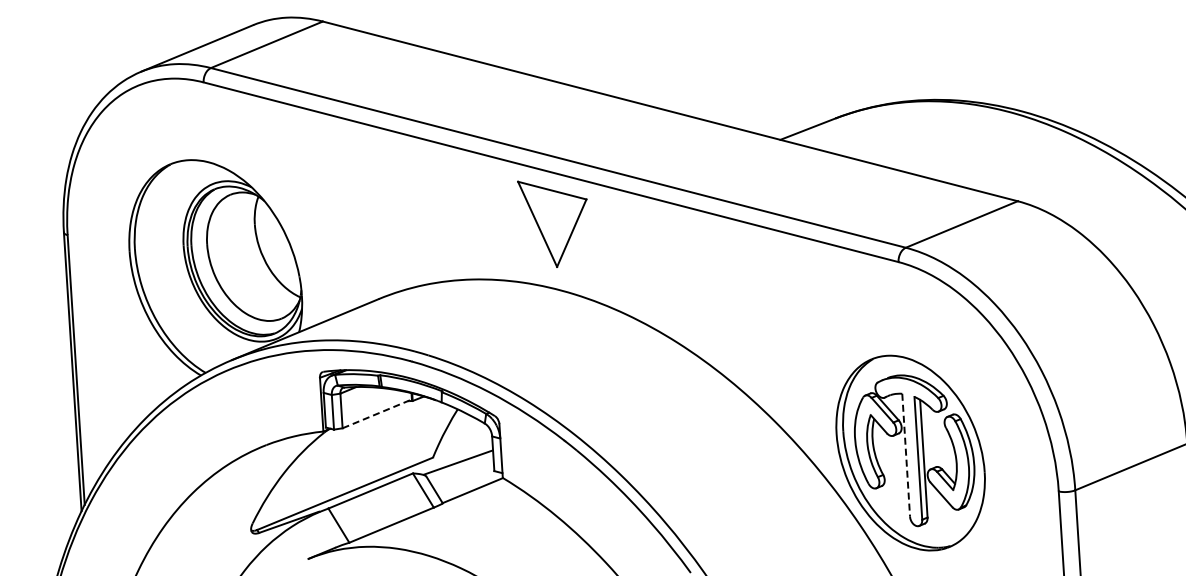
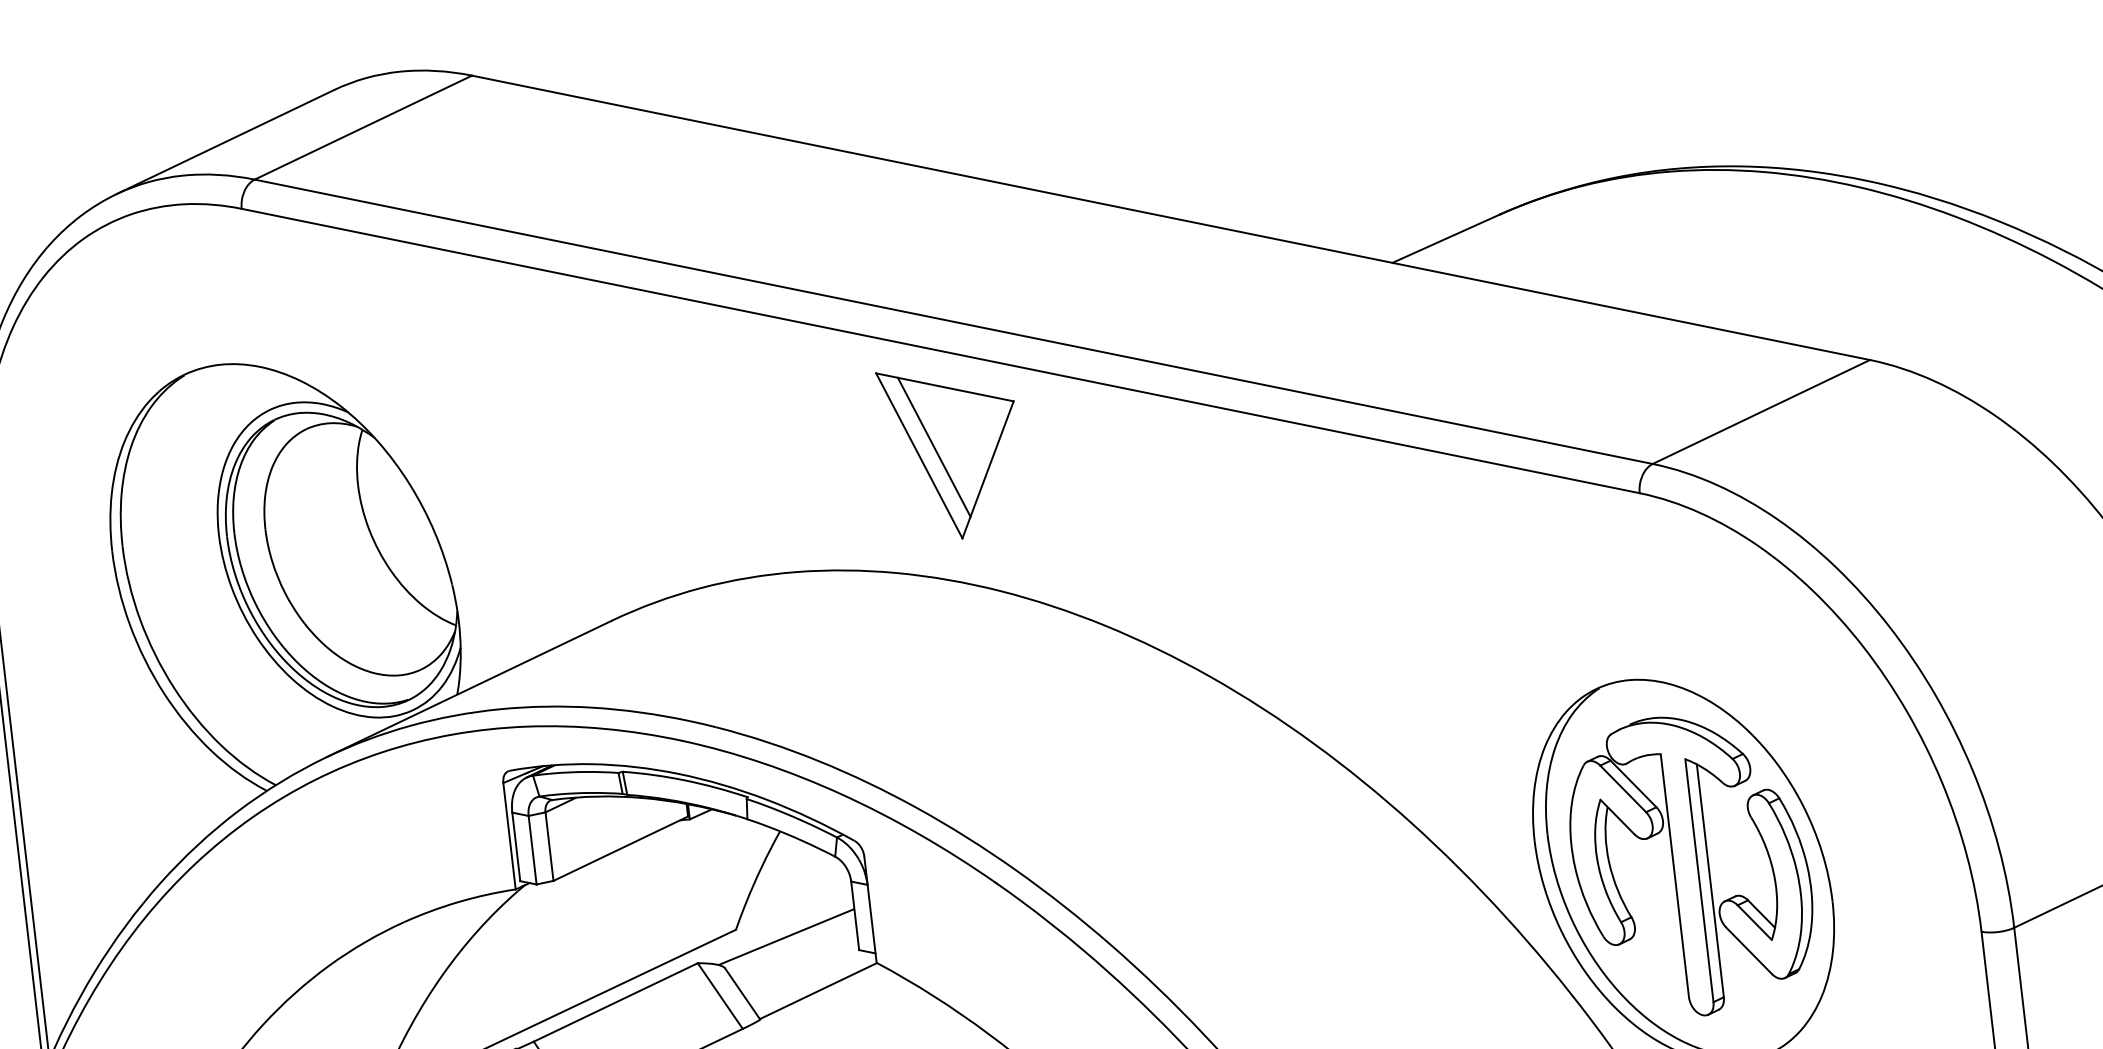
line: (544, 220) -> (932, 447), added
line: (377, 413) -> (621, 847), dashed -> solid
line: (906, 455) -> (1675, 876), dashed -> solid

